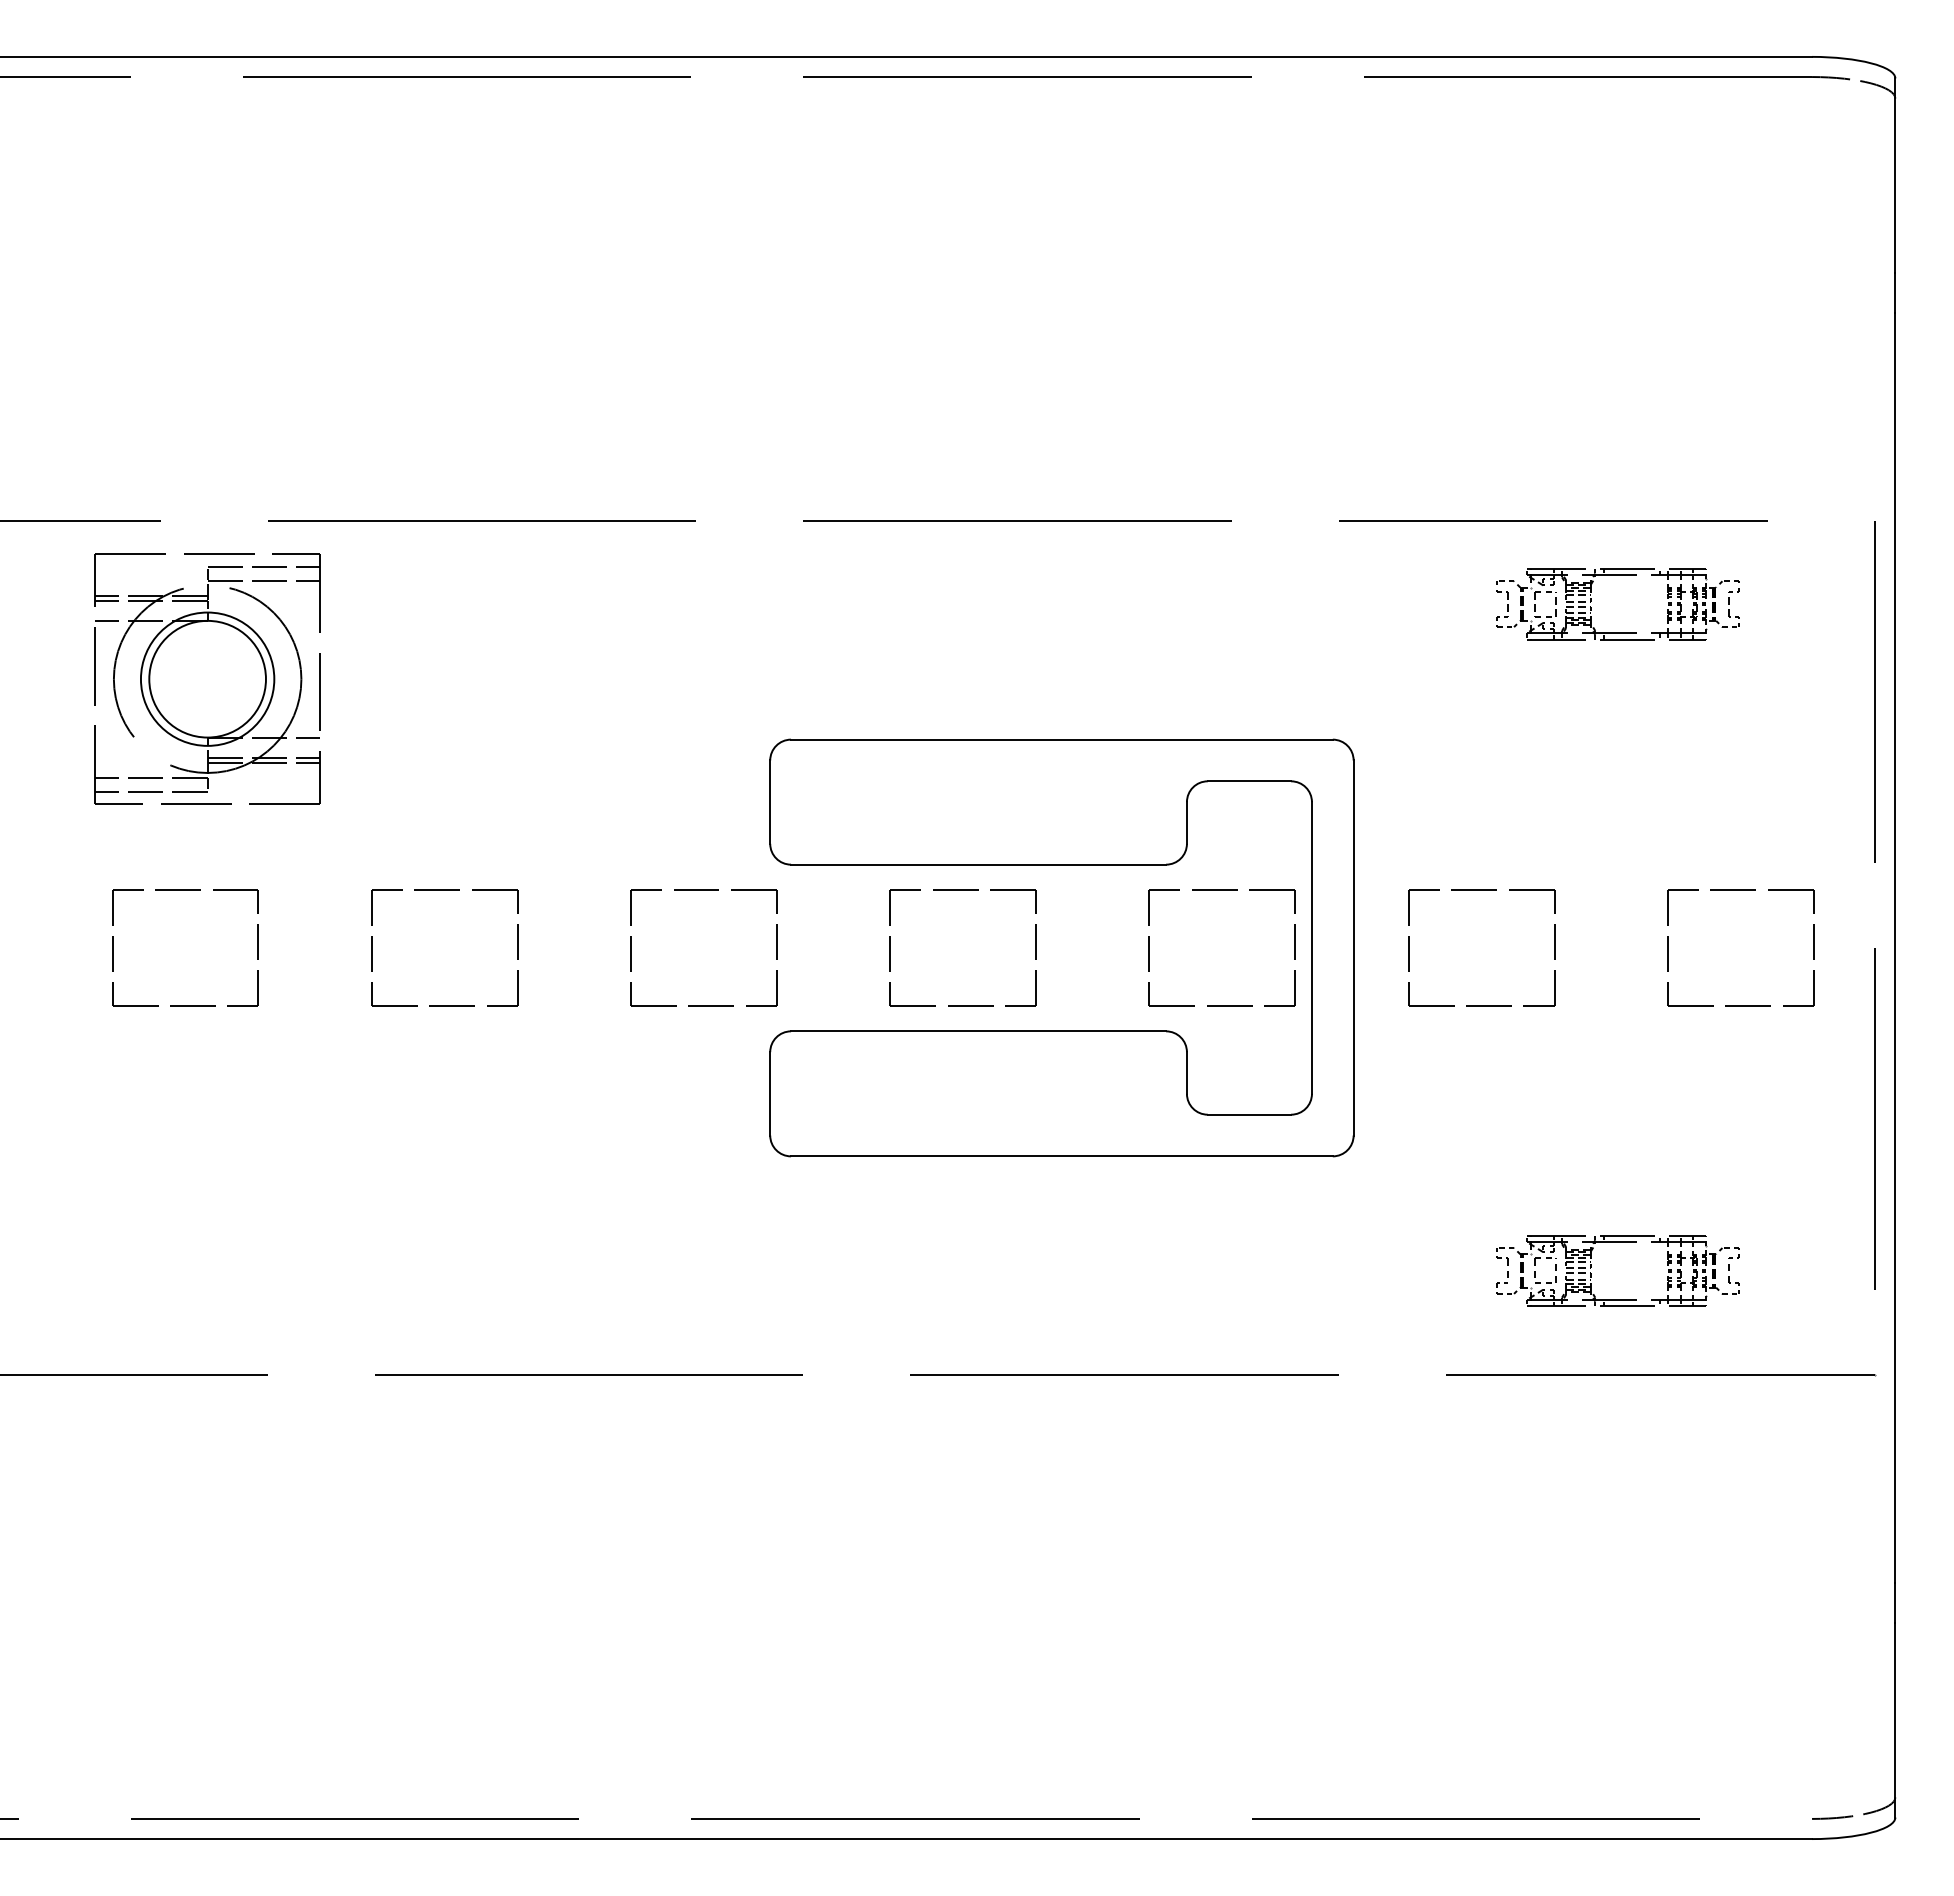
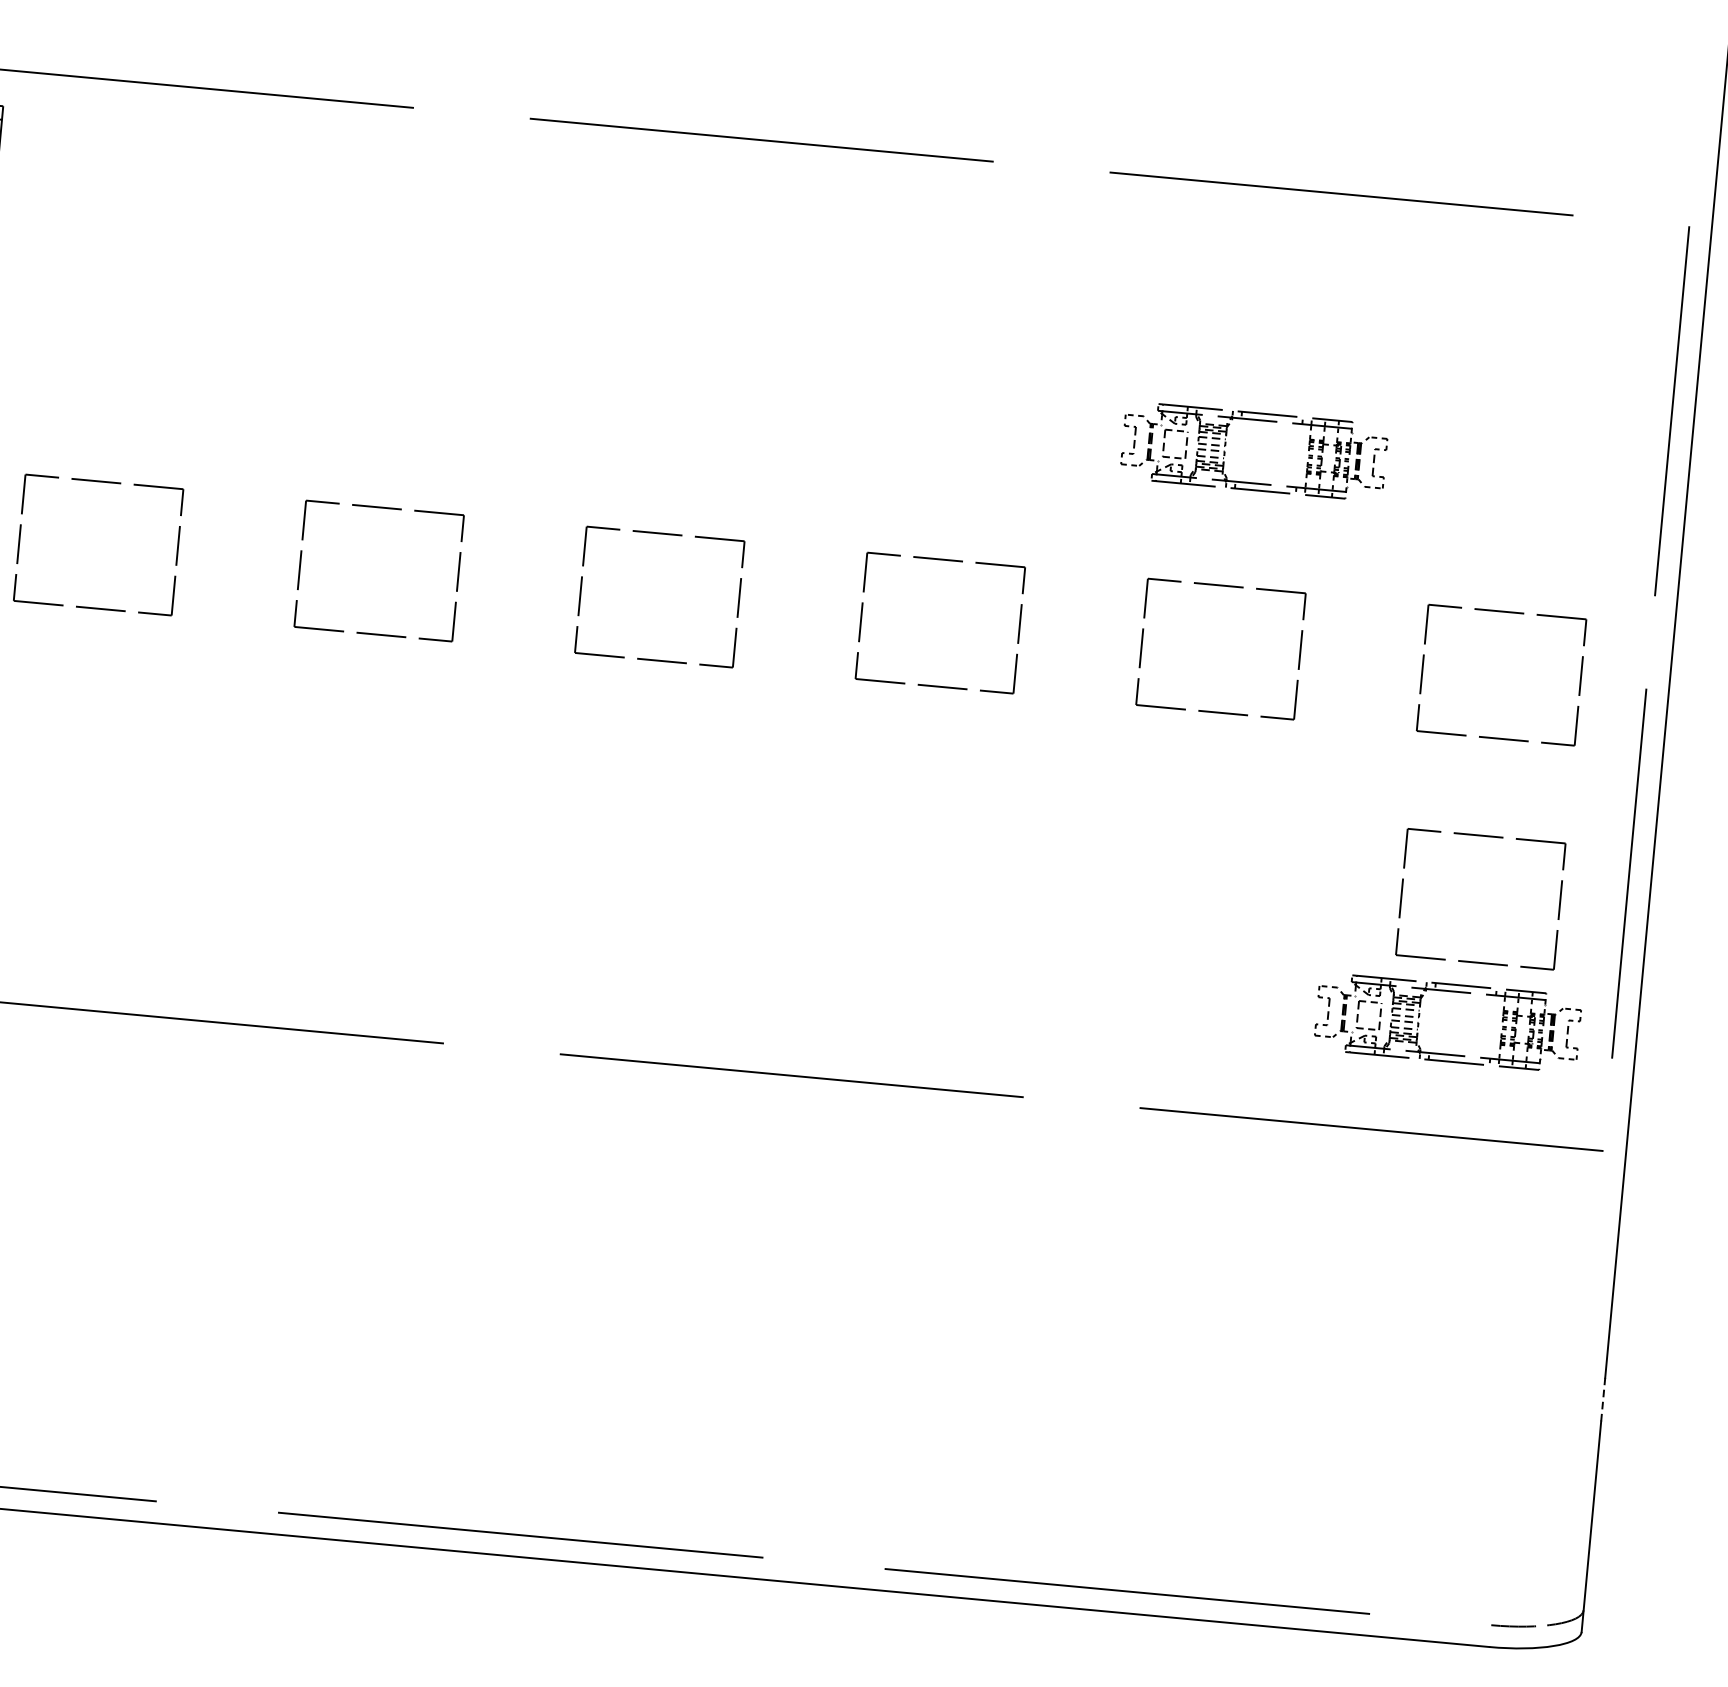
part: (1591, 601) -> (1225, 445), moved
part: (1061, 865) -> (774, 517), removed
part: (1740, 1097) -> (1486, 837), added
part: (1591, 1267) -> (1419, 1016), moved
line: (1895, 1602) -> (1603, 1399), solid -> dashed

